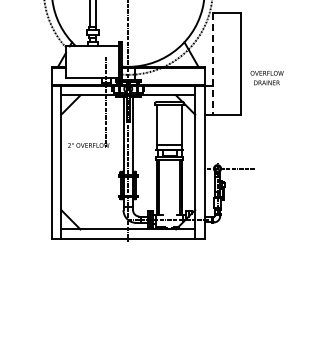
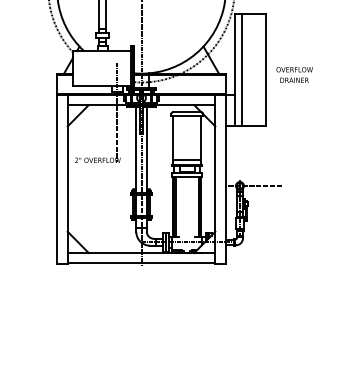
line: (219, 63) -> (242, 69), added
line: (212, 64) -> (234, 71), dashed -> solid
text: (266, 78) -> (293, 75), moved

